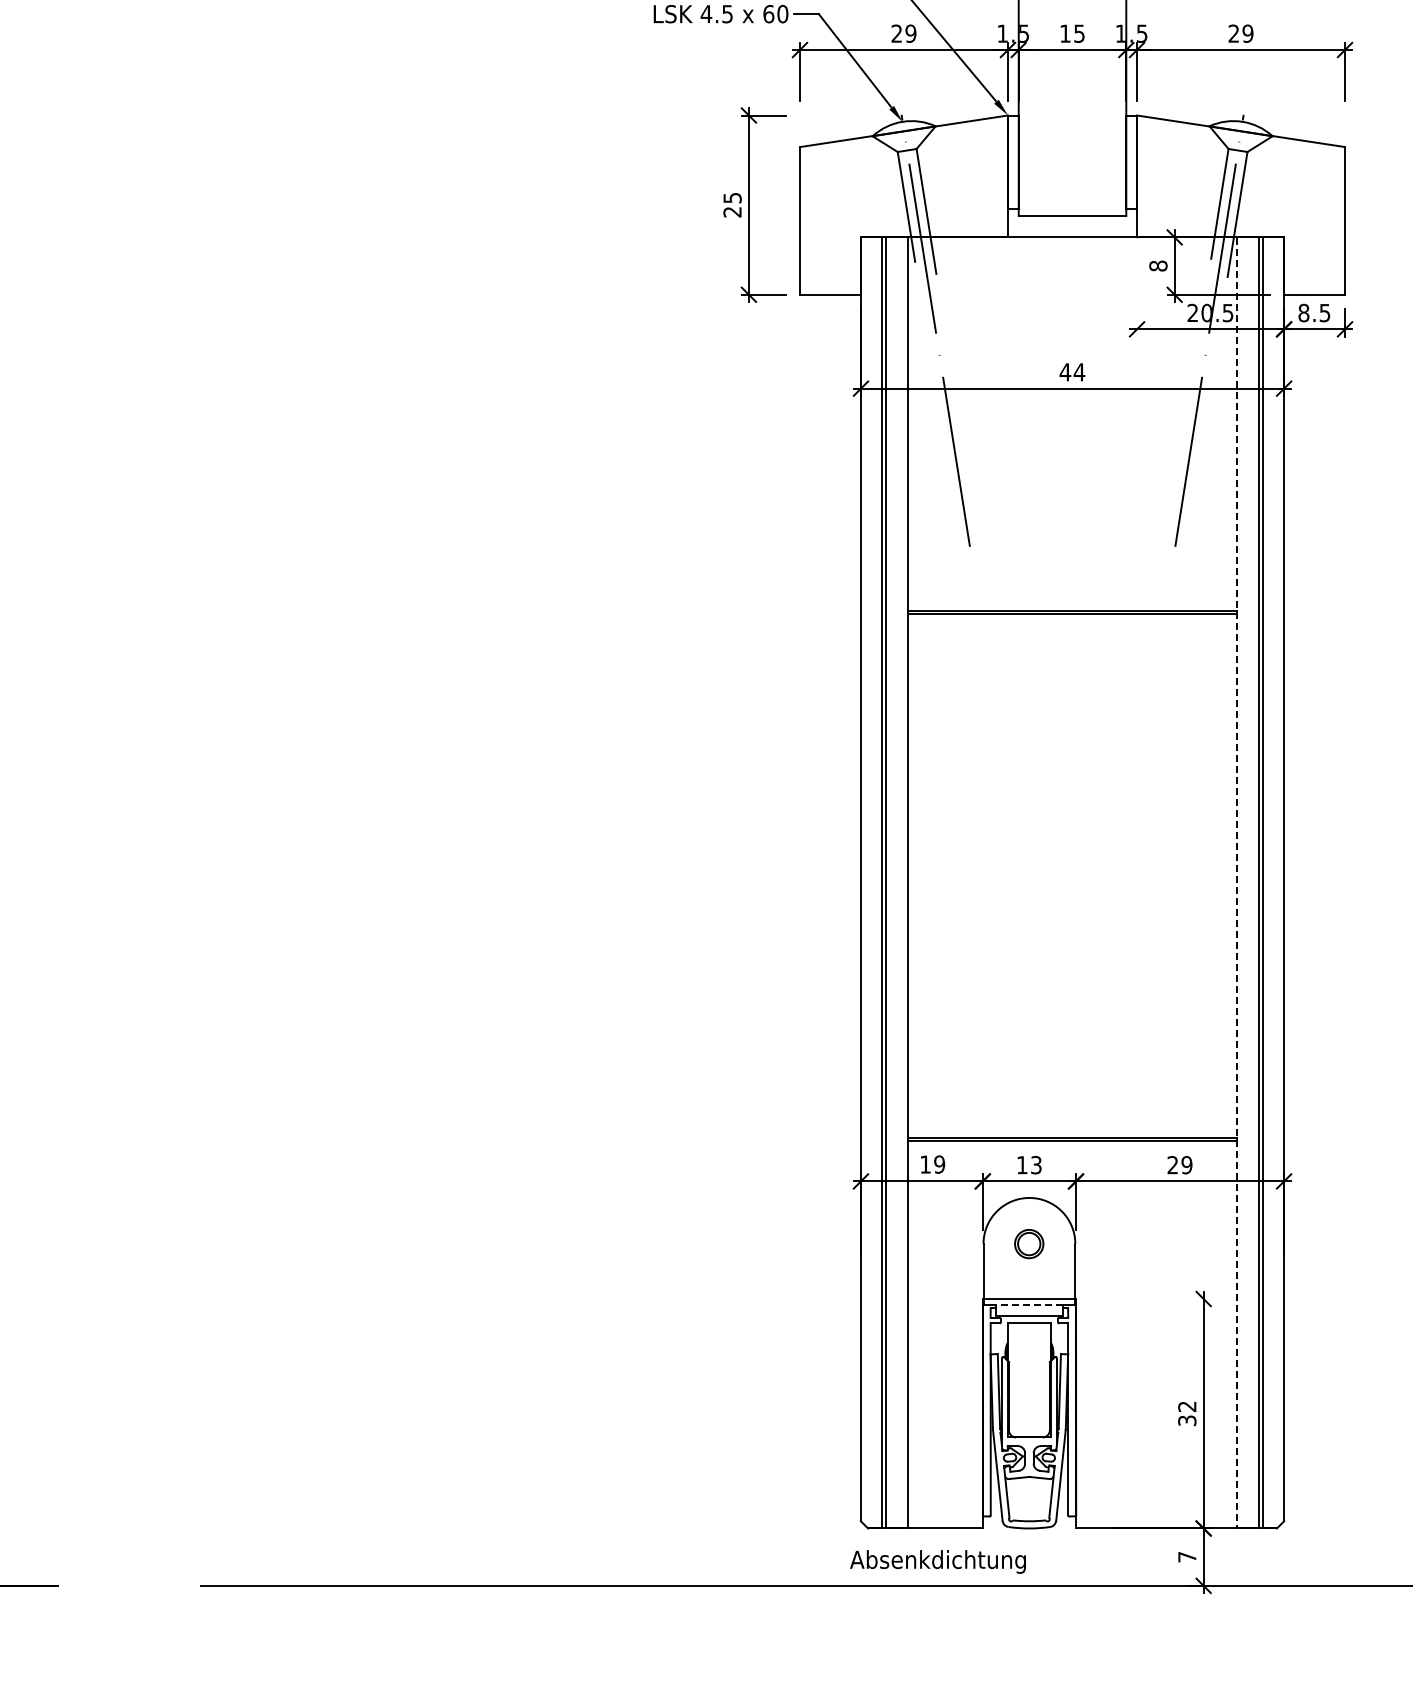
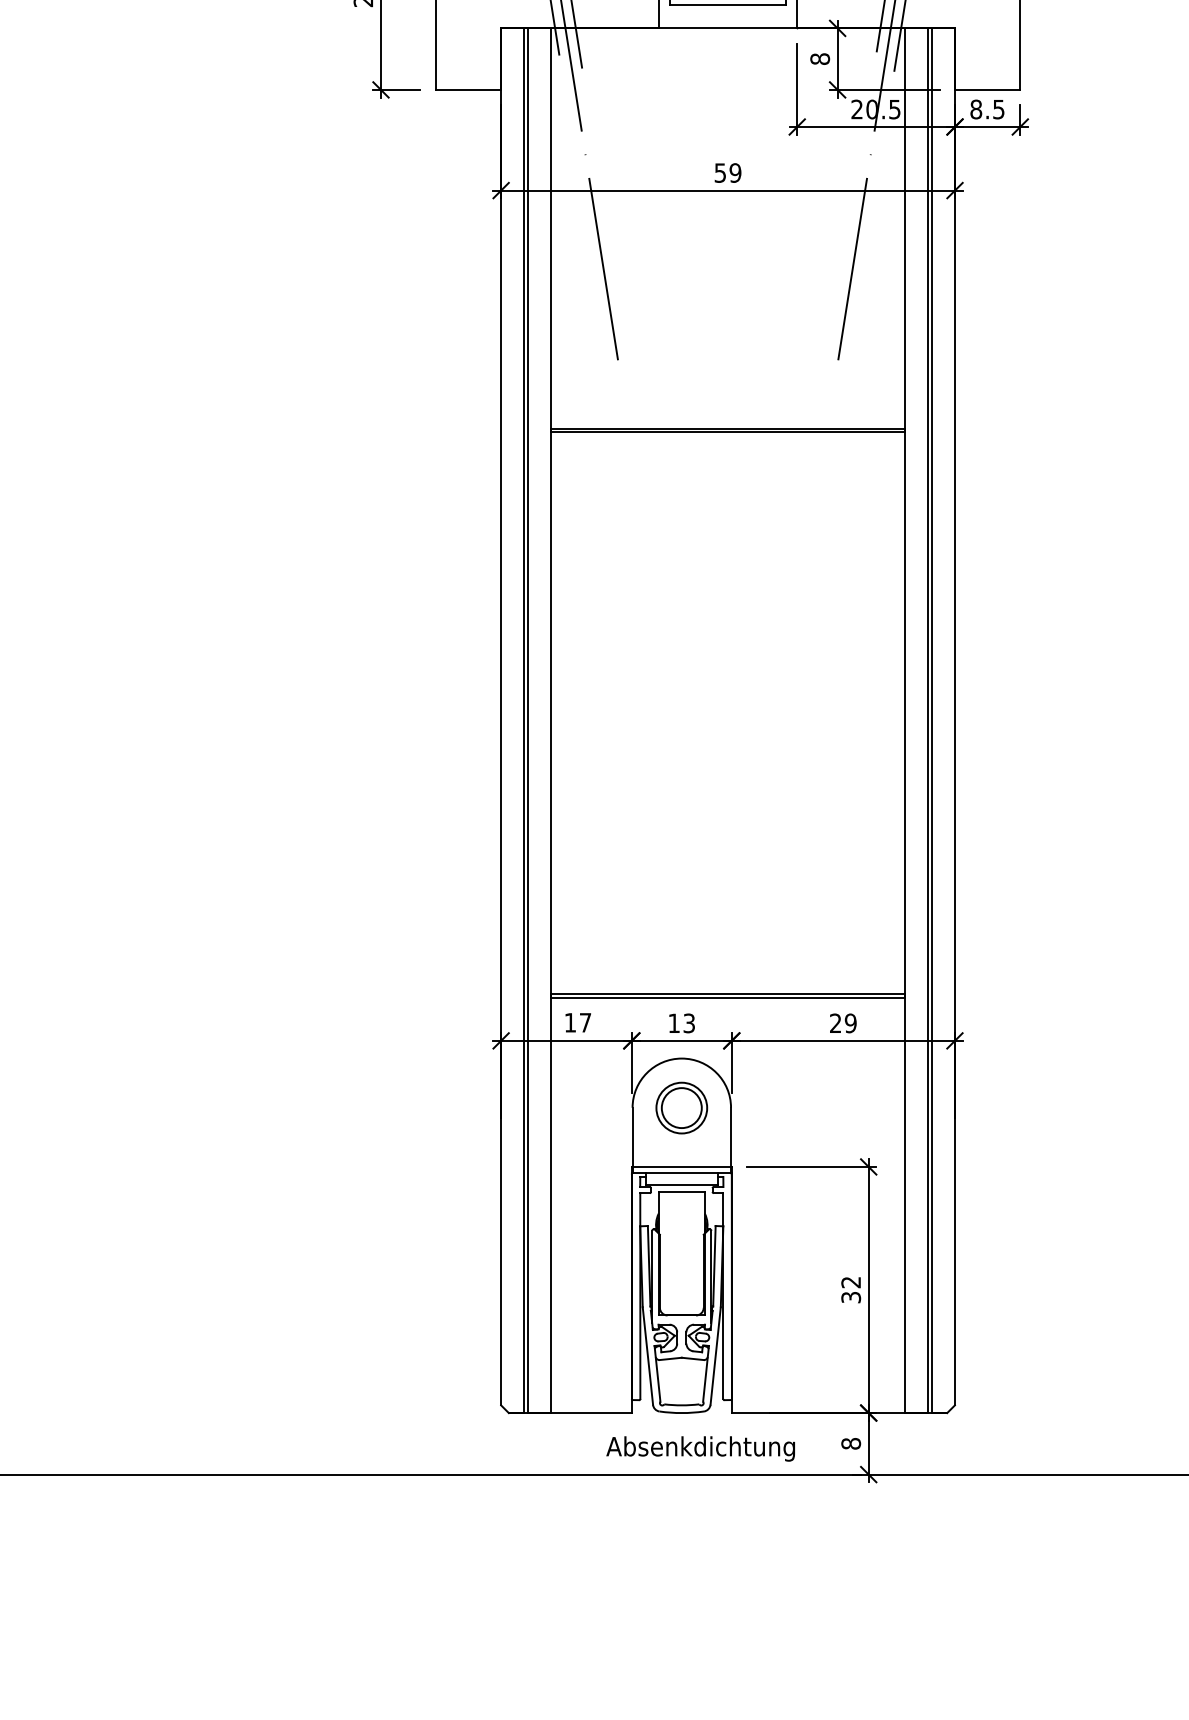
line: (1137, 293) -> (797, 88), added
text: (1072, 372) -> (728, 173), 44 -> 59
line: (1237, 883) -> (904, 721), dashed -> solid
text: (939, 1164) -> (585, 1022), 19 -> 17
part: (1028, 1243) -> (680, 1107), size x1.67
line: (1150, 1299) -> (811, 1167), added
line: (1028, 1304) -> (680, 1172), dashed -> solid
text: (1187, 1556) -> (851, 1443), 7 -> 8
text: (937, 1561) -> (700, 1448), moved

